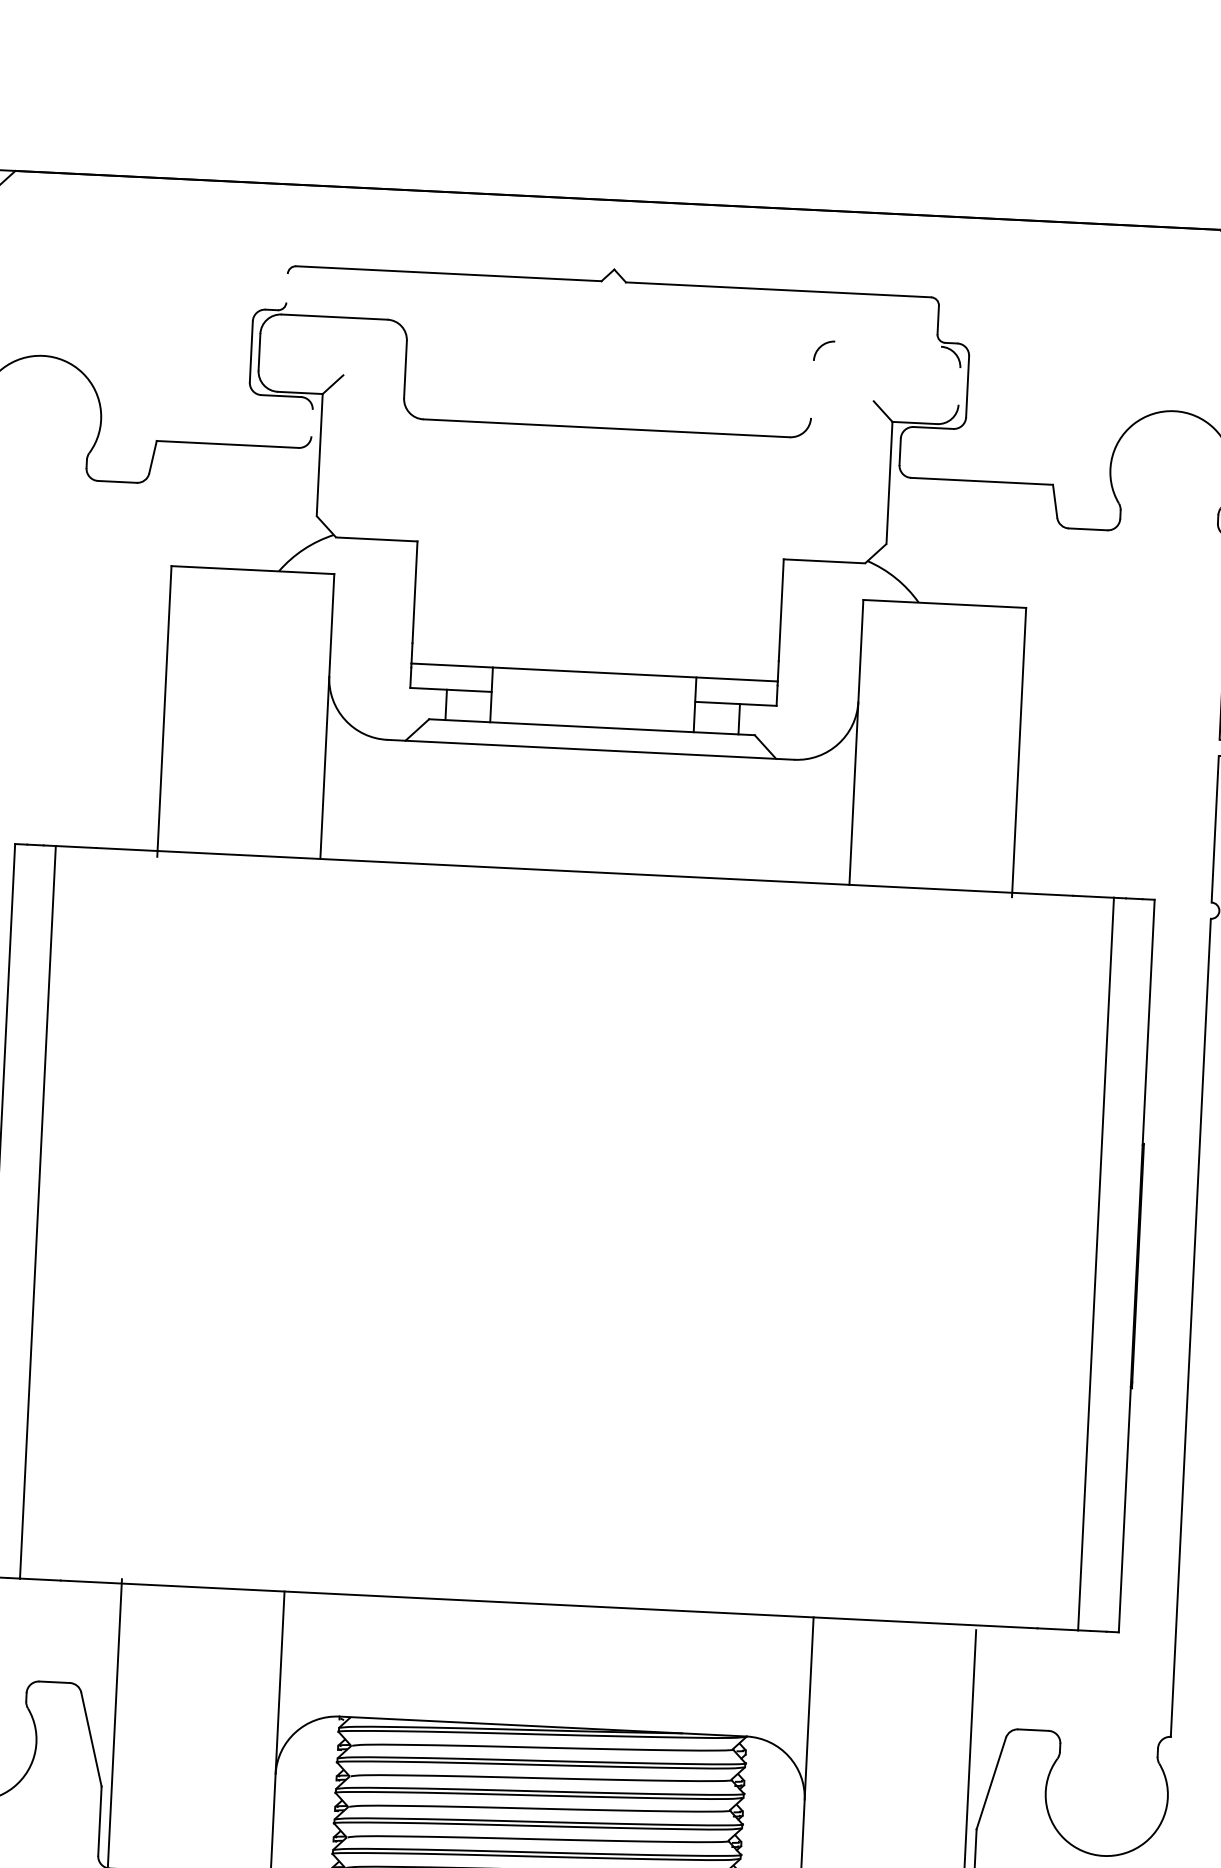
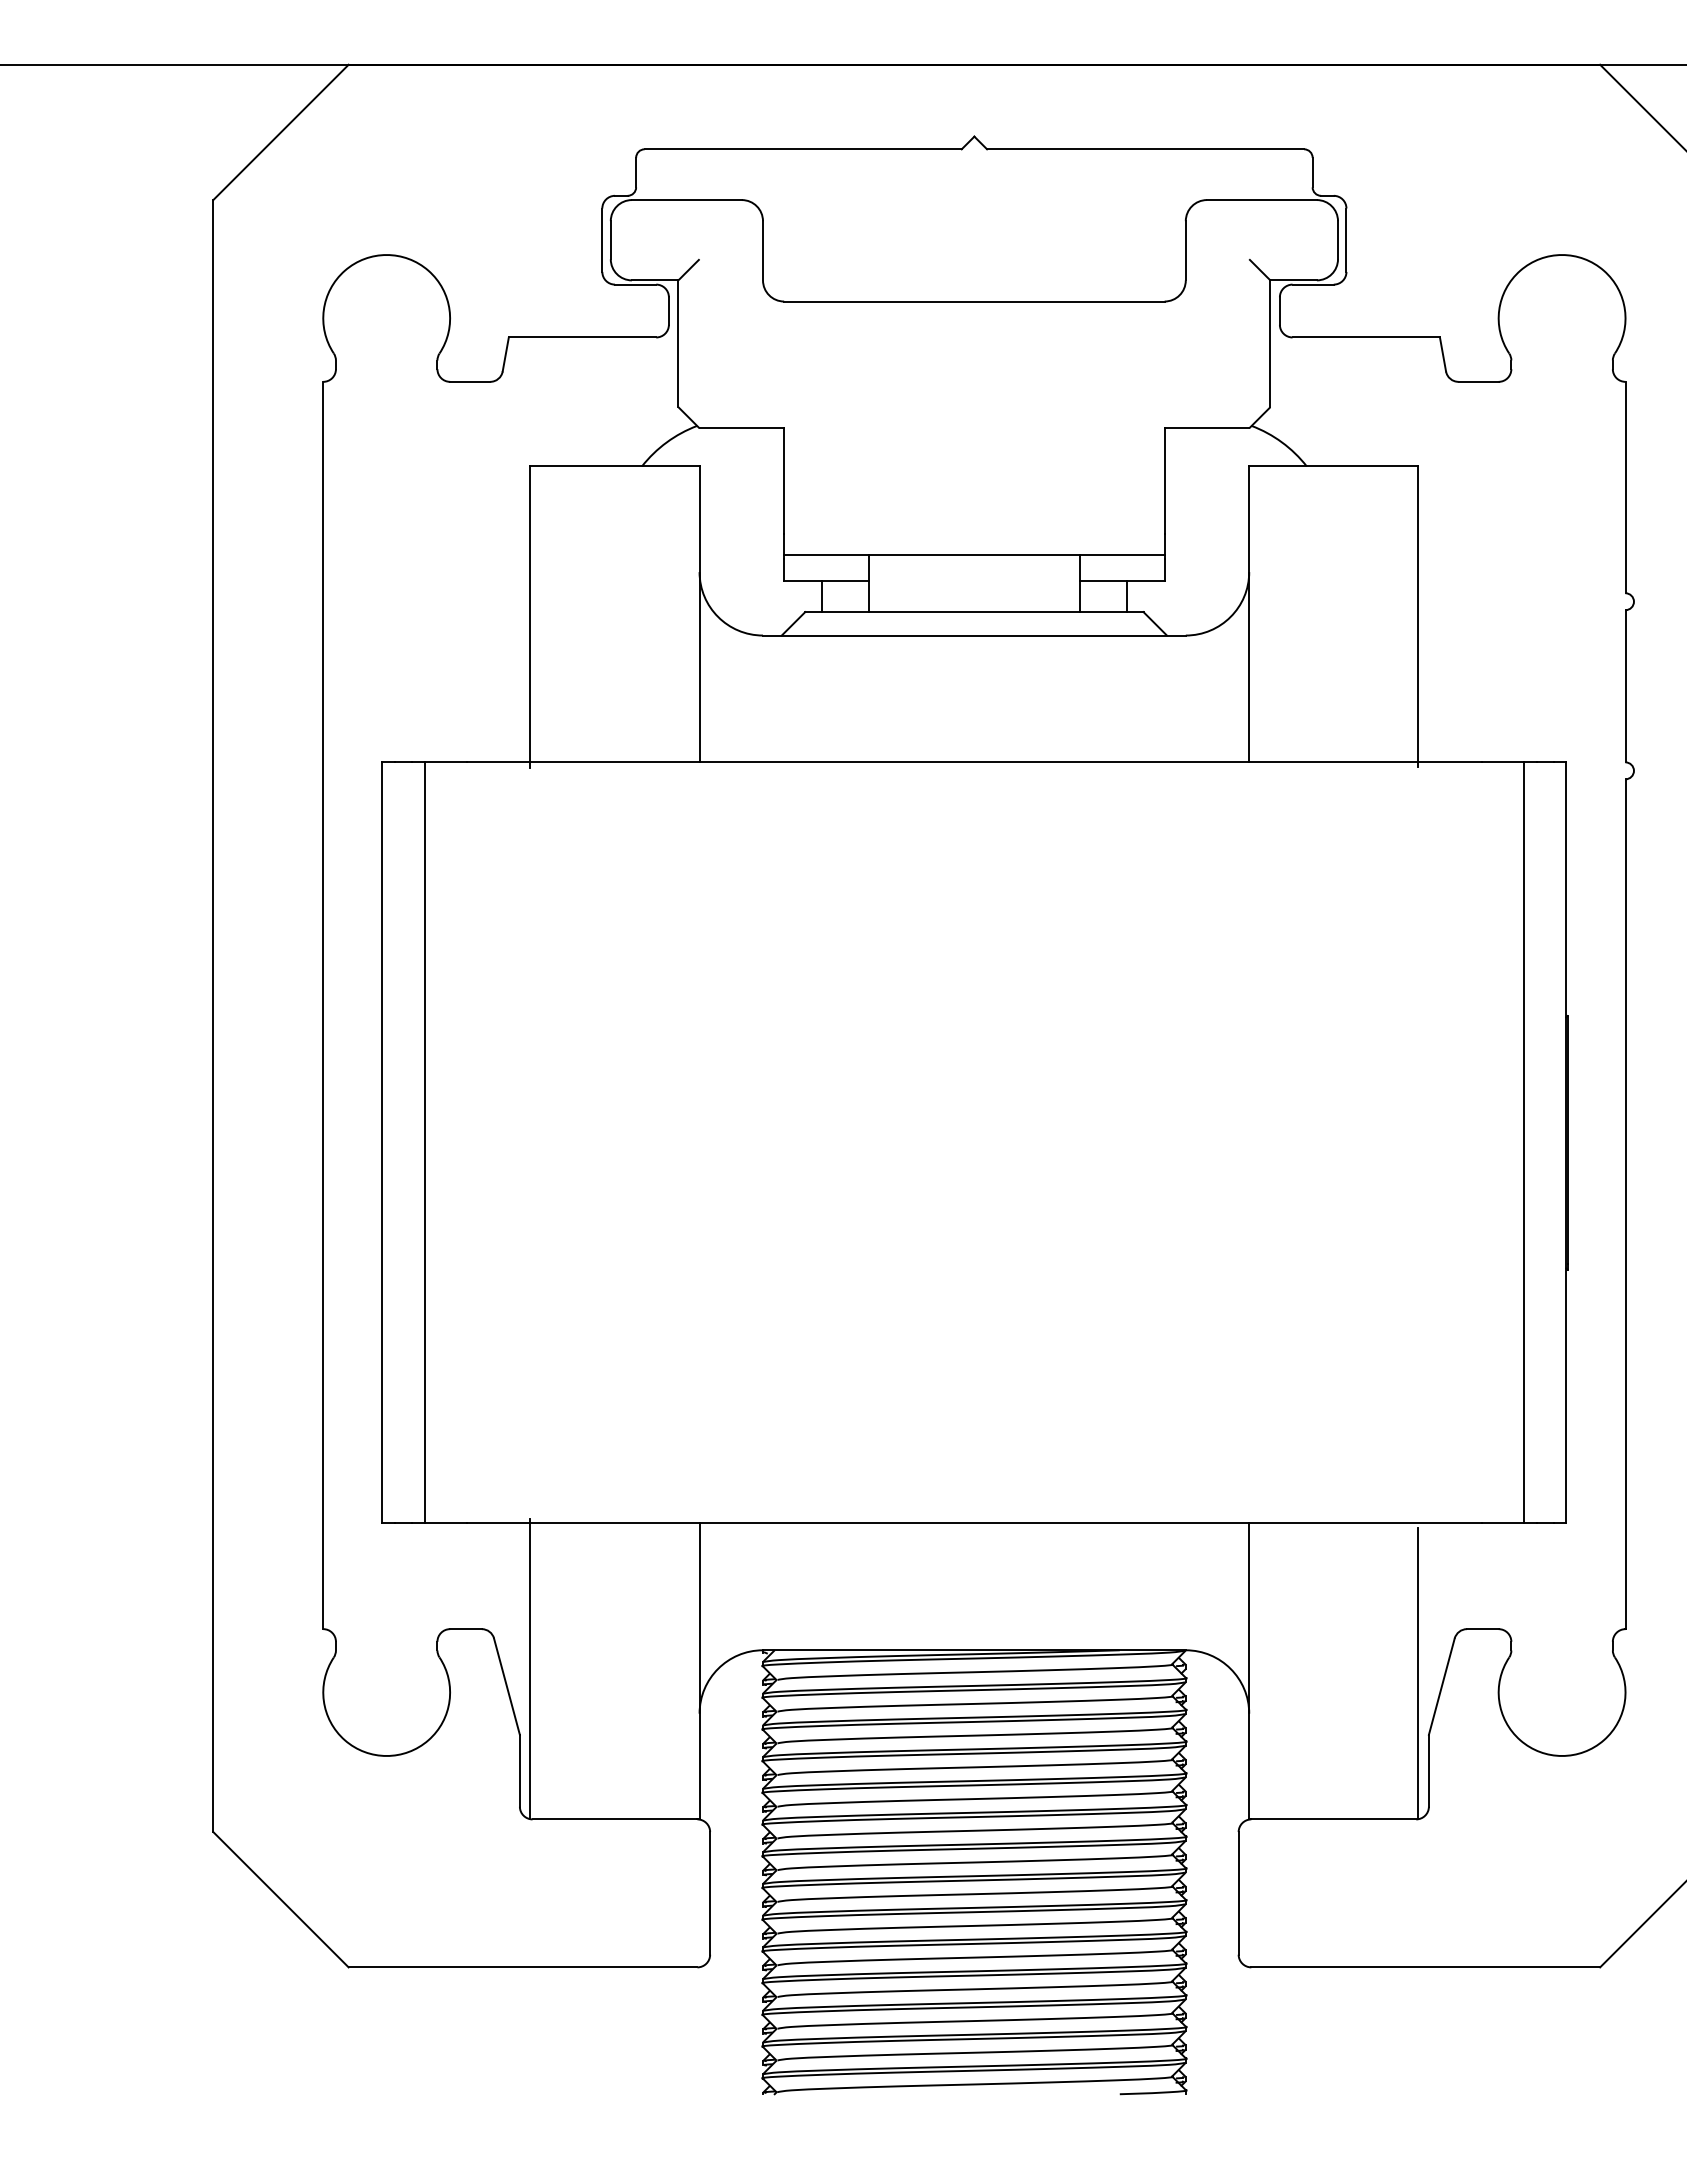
line: (287, 288) -> (636, 172), added
line: (887, 344) -> (1261, 200), added
line: (959, 386) -> (1338, 240), added
line: (812, 389) -> (1185, 250), added
line: (311, 422) -> (668, 310), added

